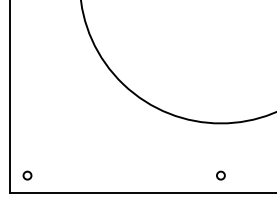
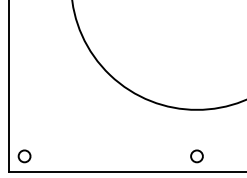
circle: (27, 175) -> (24, 156), size x1.67
circle: (220, 175) -> (196, 156), size x1.67

